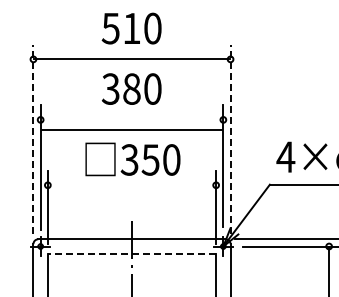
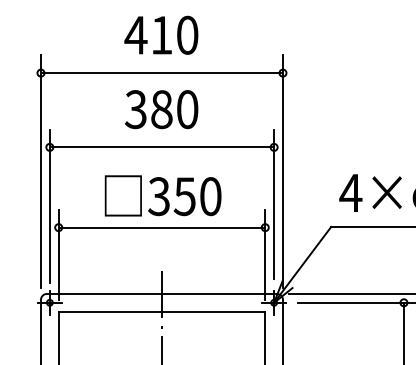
text: (110, 28) -> (135, 35), 510 -> 410
line: (131, 129) -> (161, 146), moved
line: (33, 139) -> (41, 171), dashed -> solid
line: (230, 139) -> (282, 171), dashed -> solid
line: (131, 185) -> (161, 227), added
line: (131, 253) -> (161, 311), dashed -> solid

